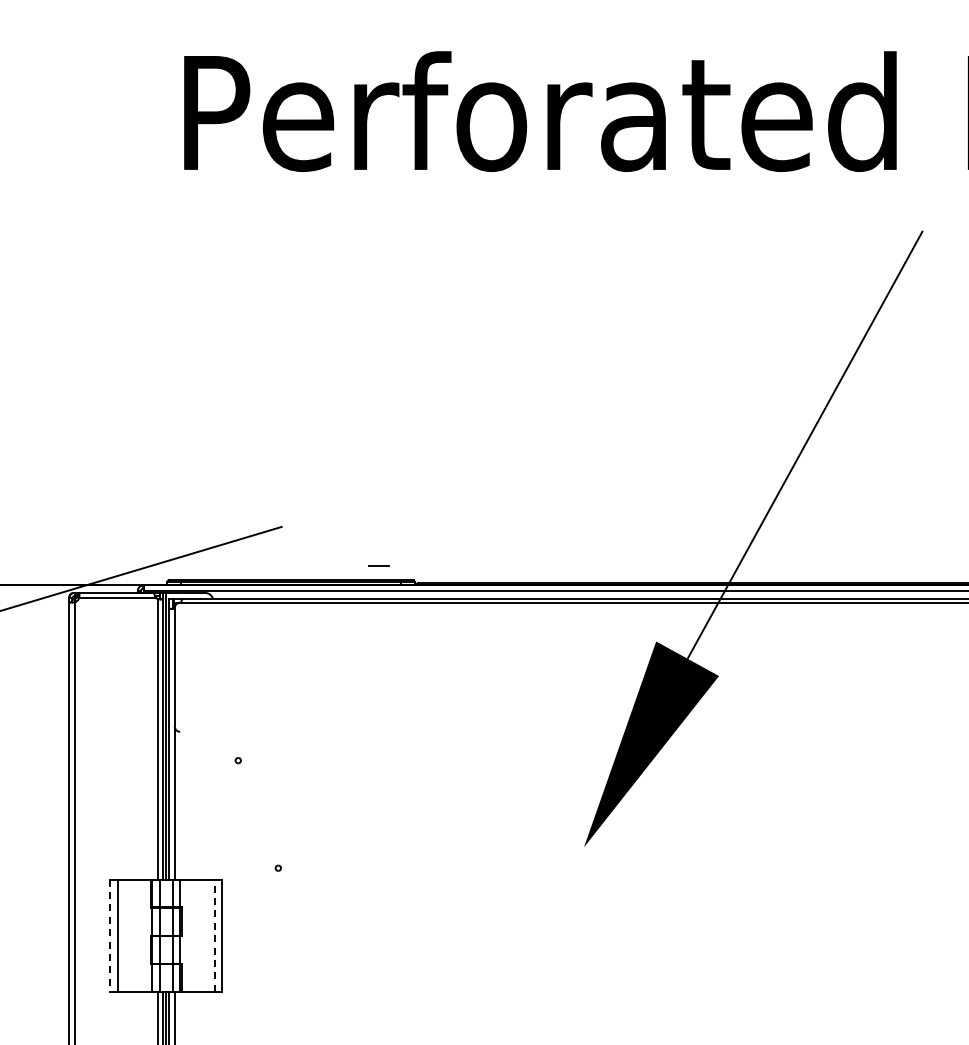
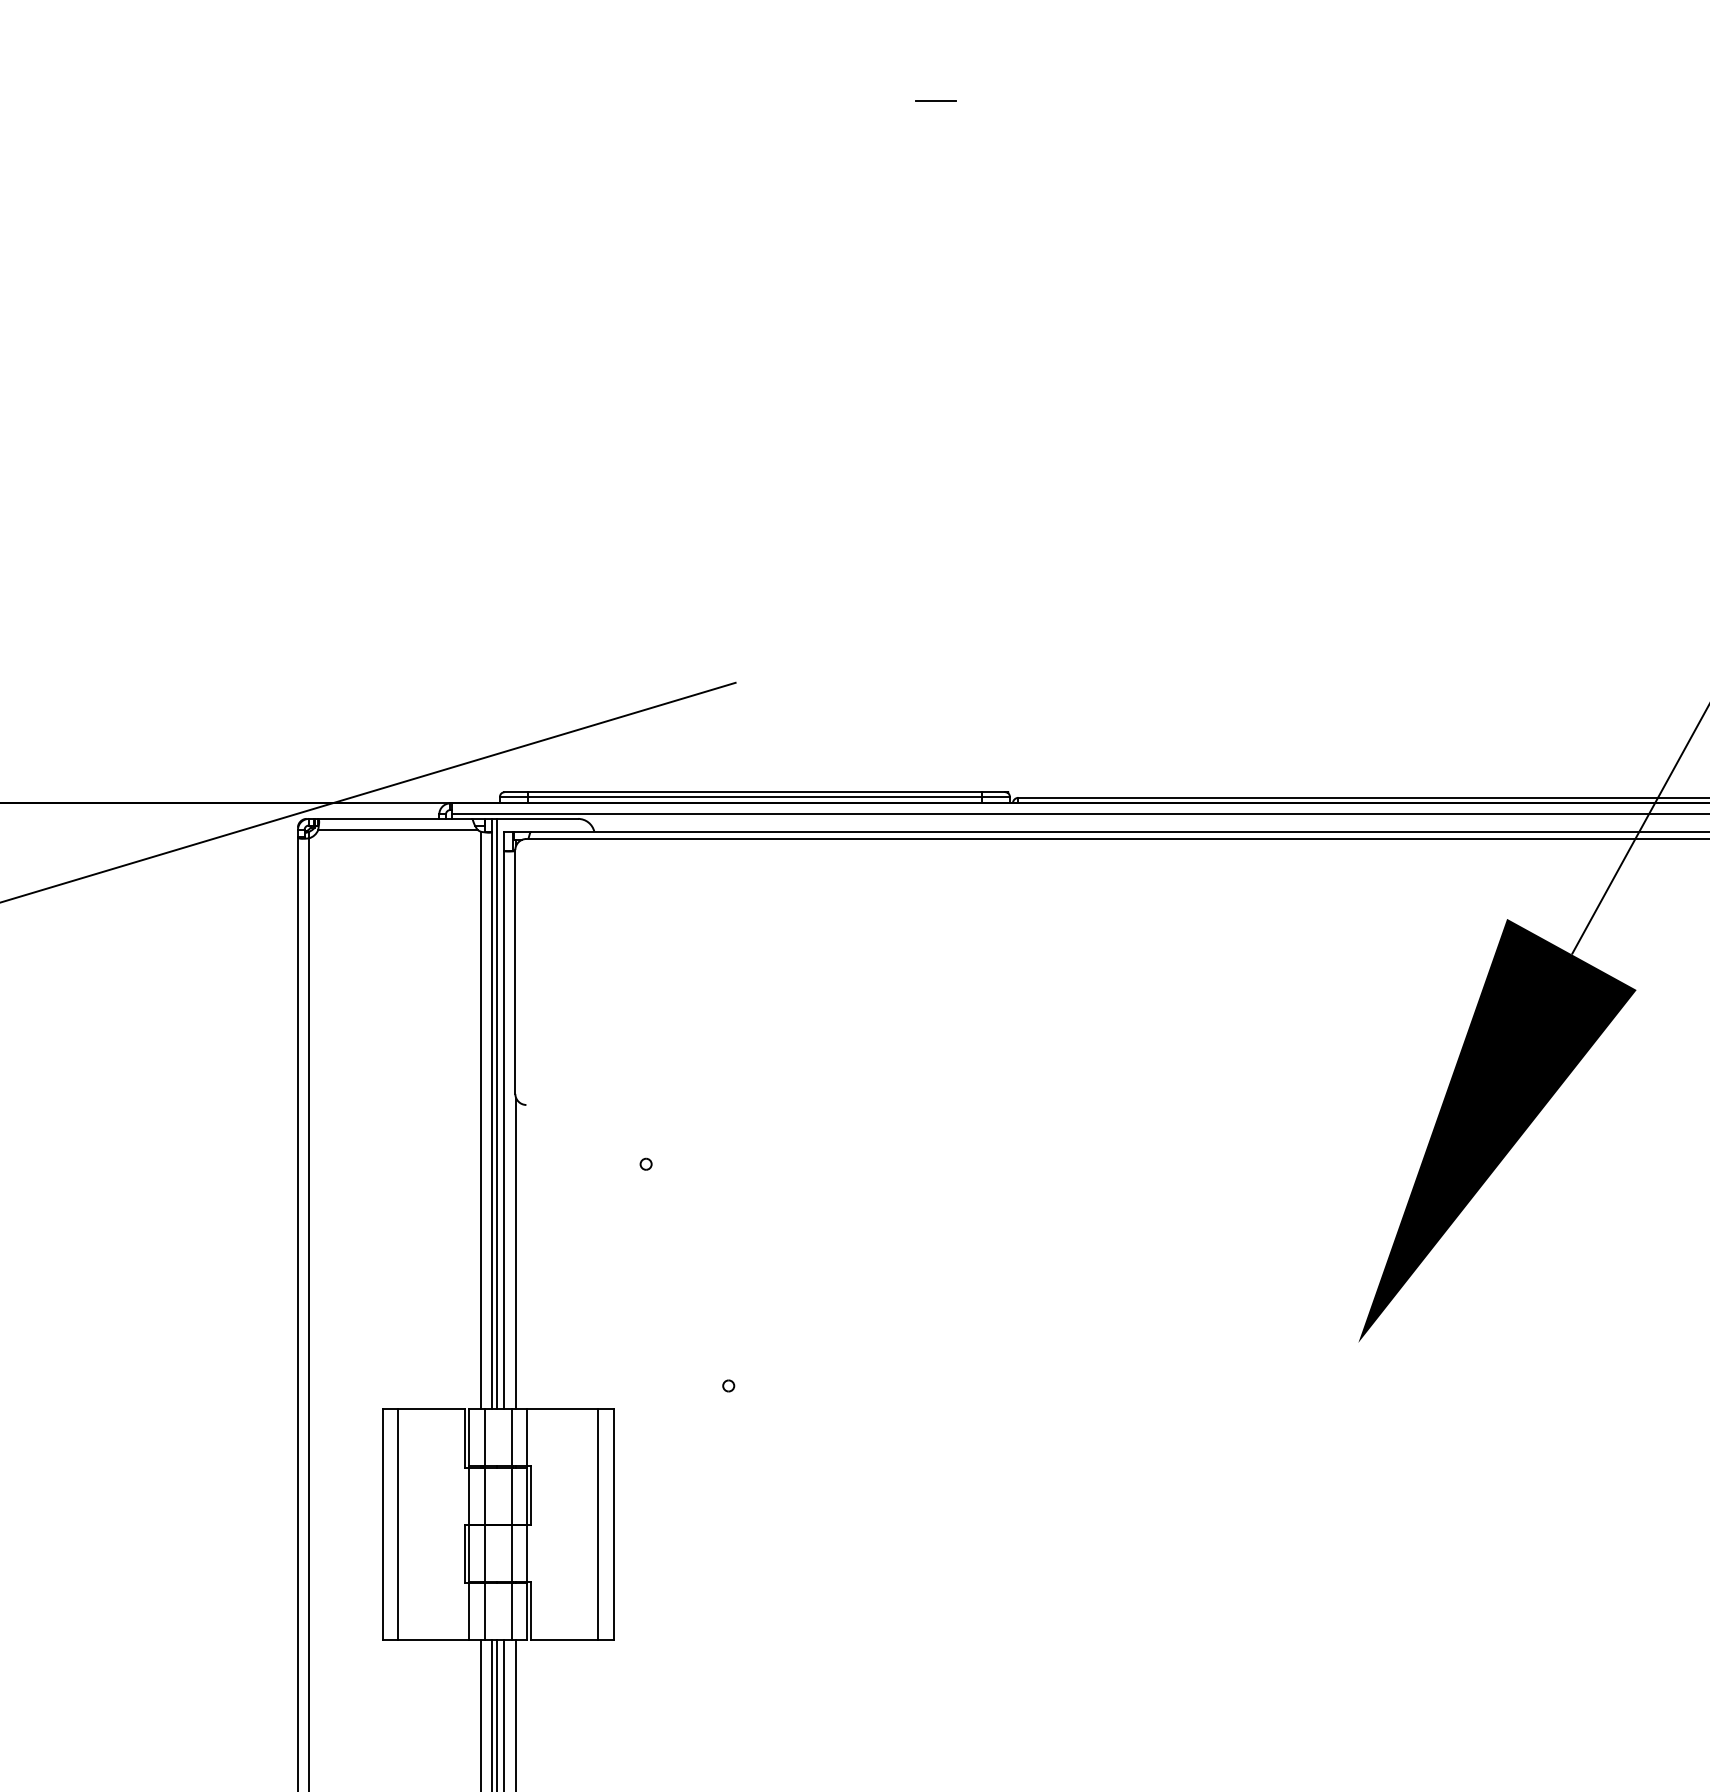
line: (378, 565) -> (935, 100), moved
line: (215, 935) -> (599, 1524), dashed -> solid
line: (110, 936) -> (382, 1526), dashed -> solid

